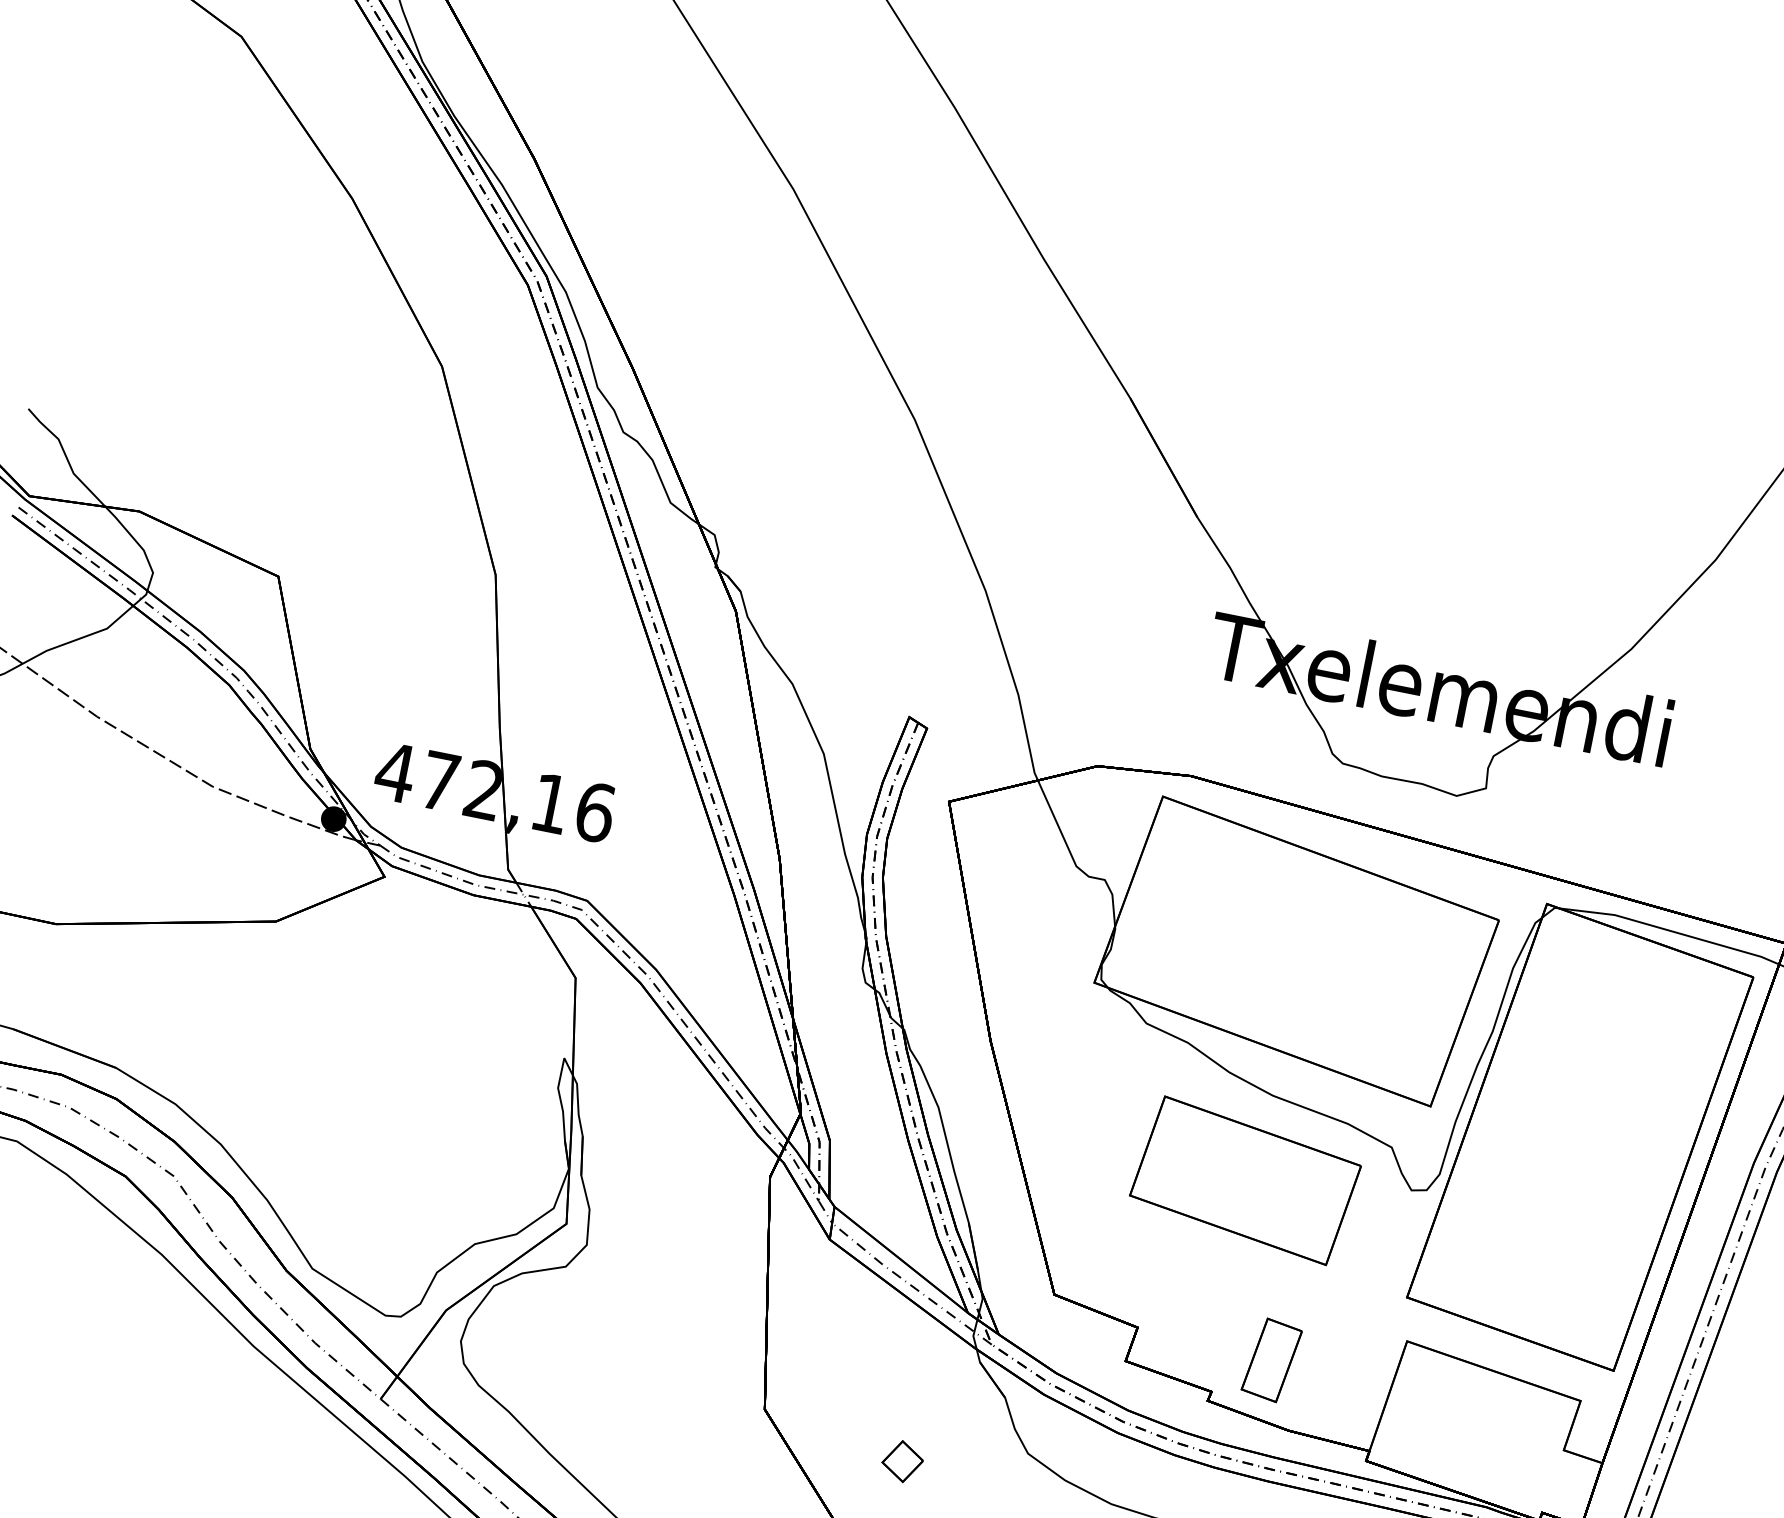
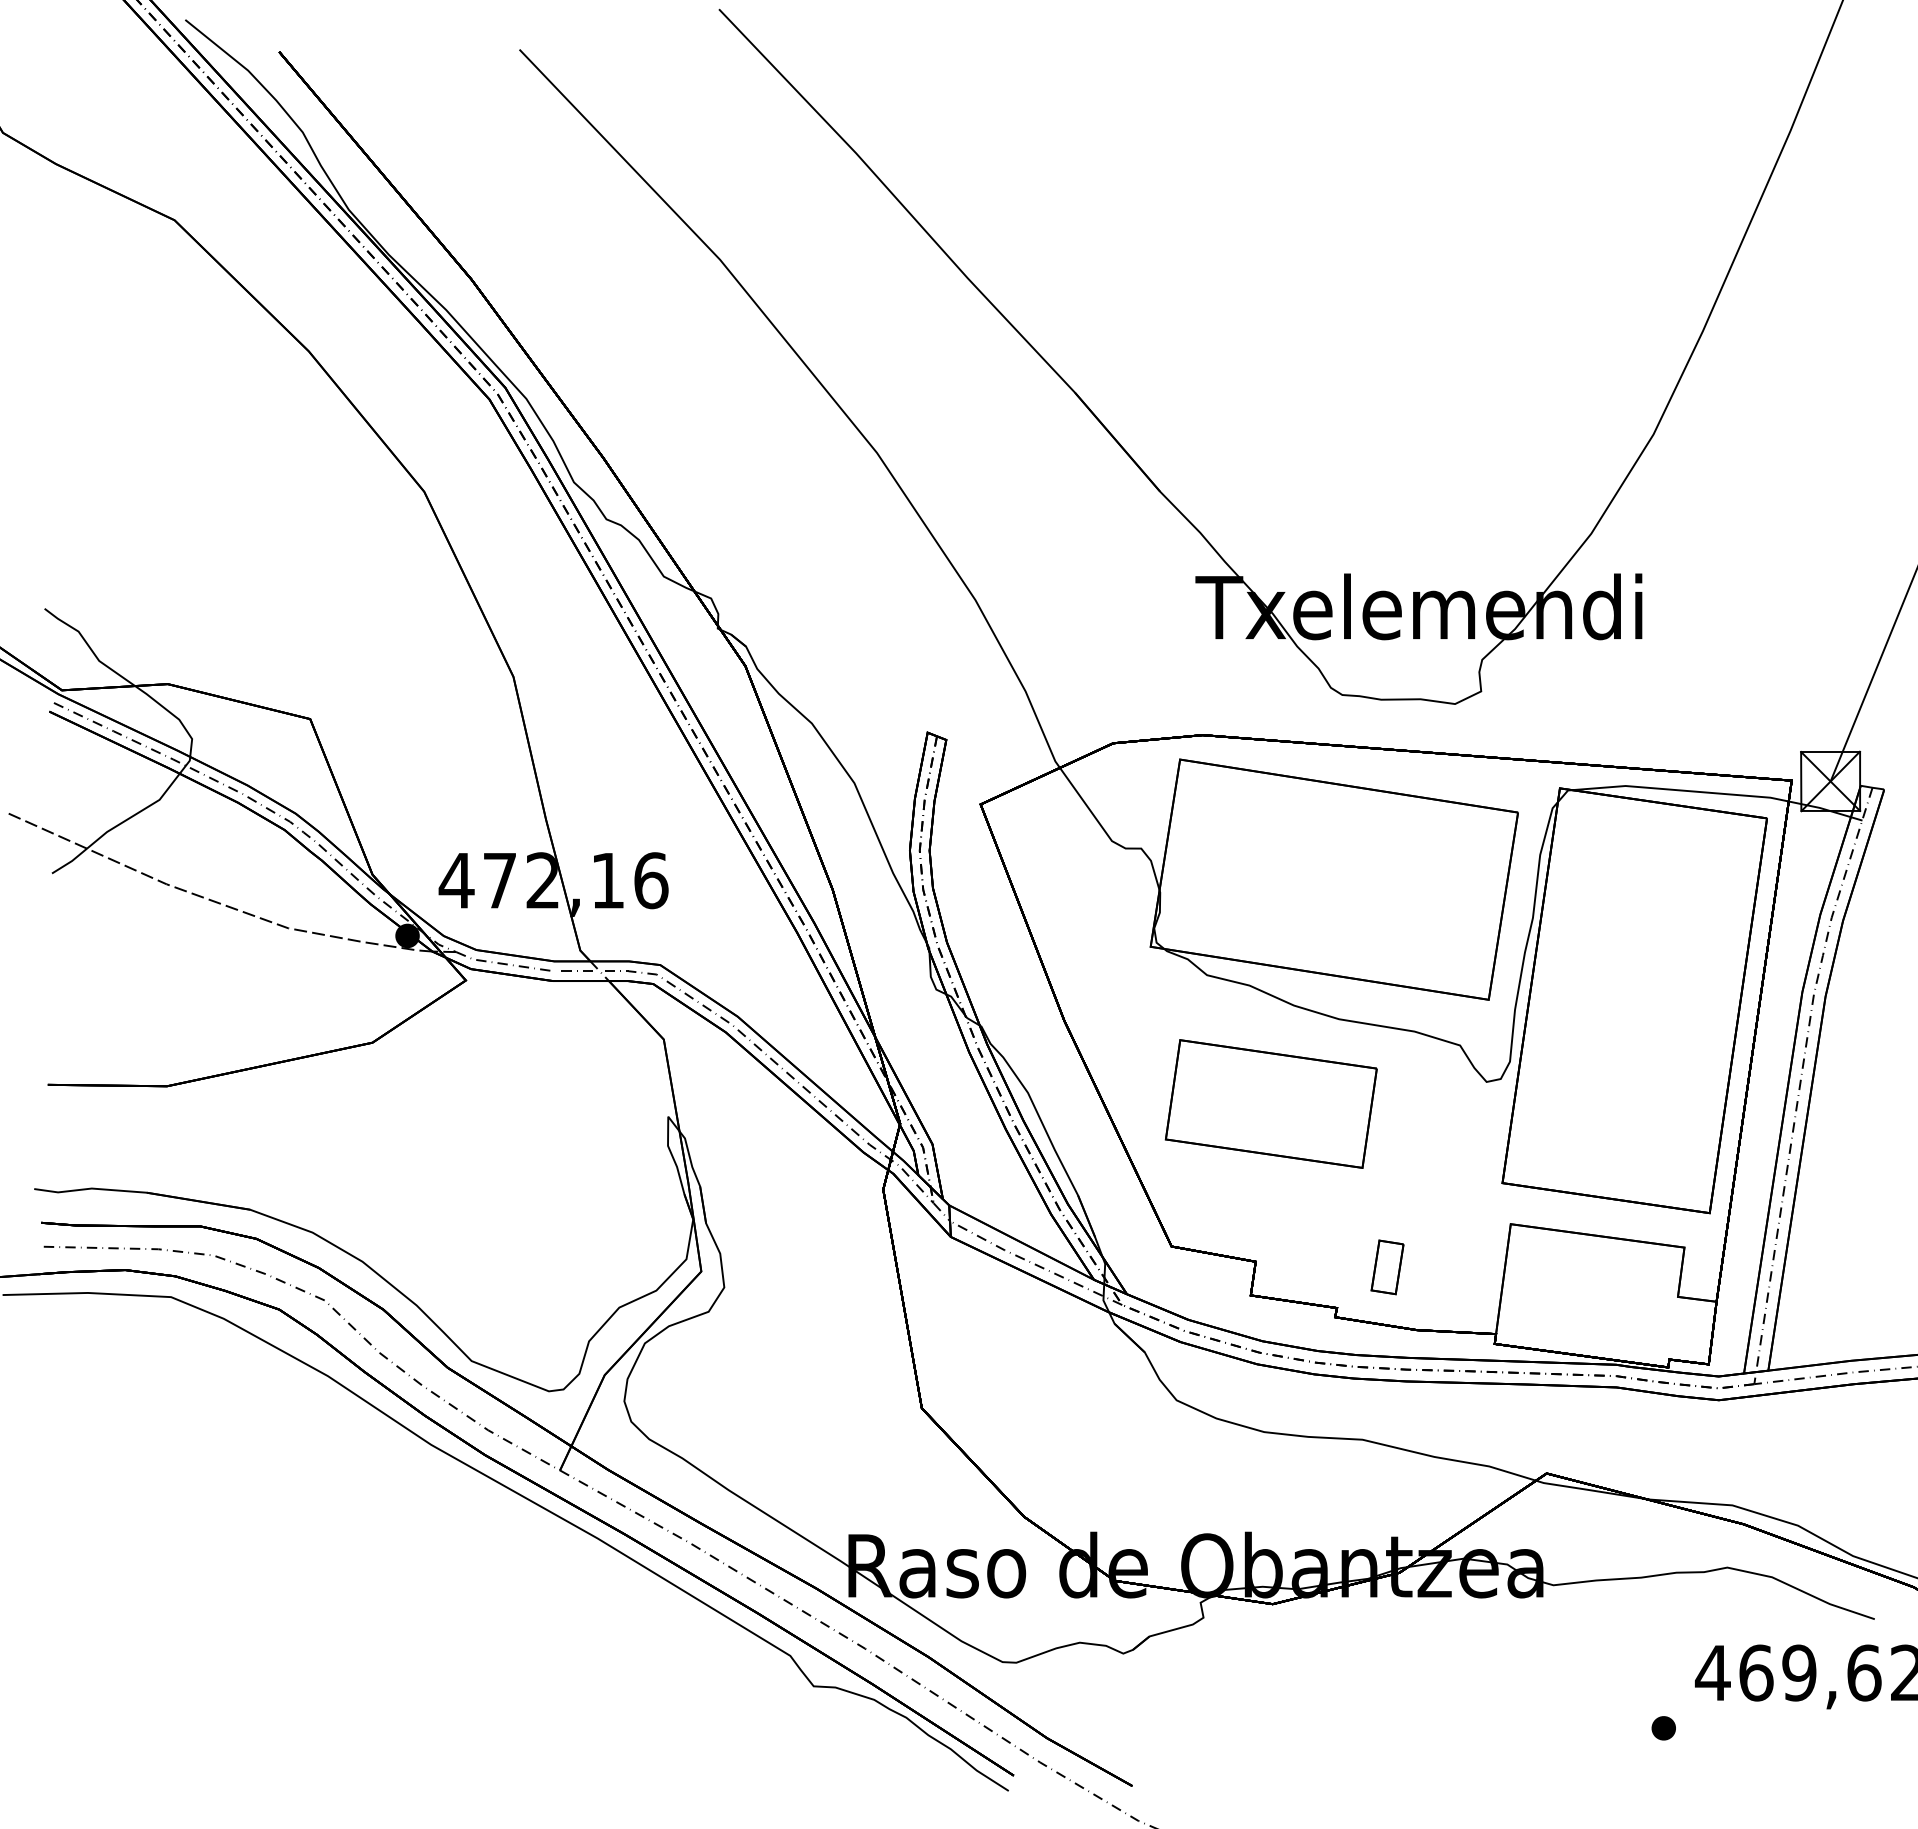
part: (1244, 1180) -> (1270, 1103), moved
part: (1271, 1360) -> (1387, 1267), size x0.7
part: (902, 1461) -> (1060, 1431), removed

